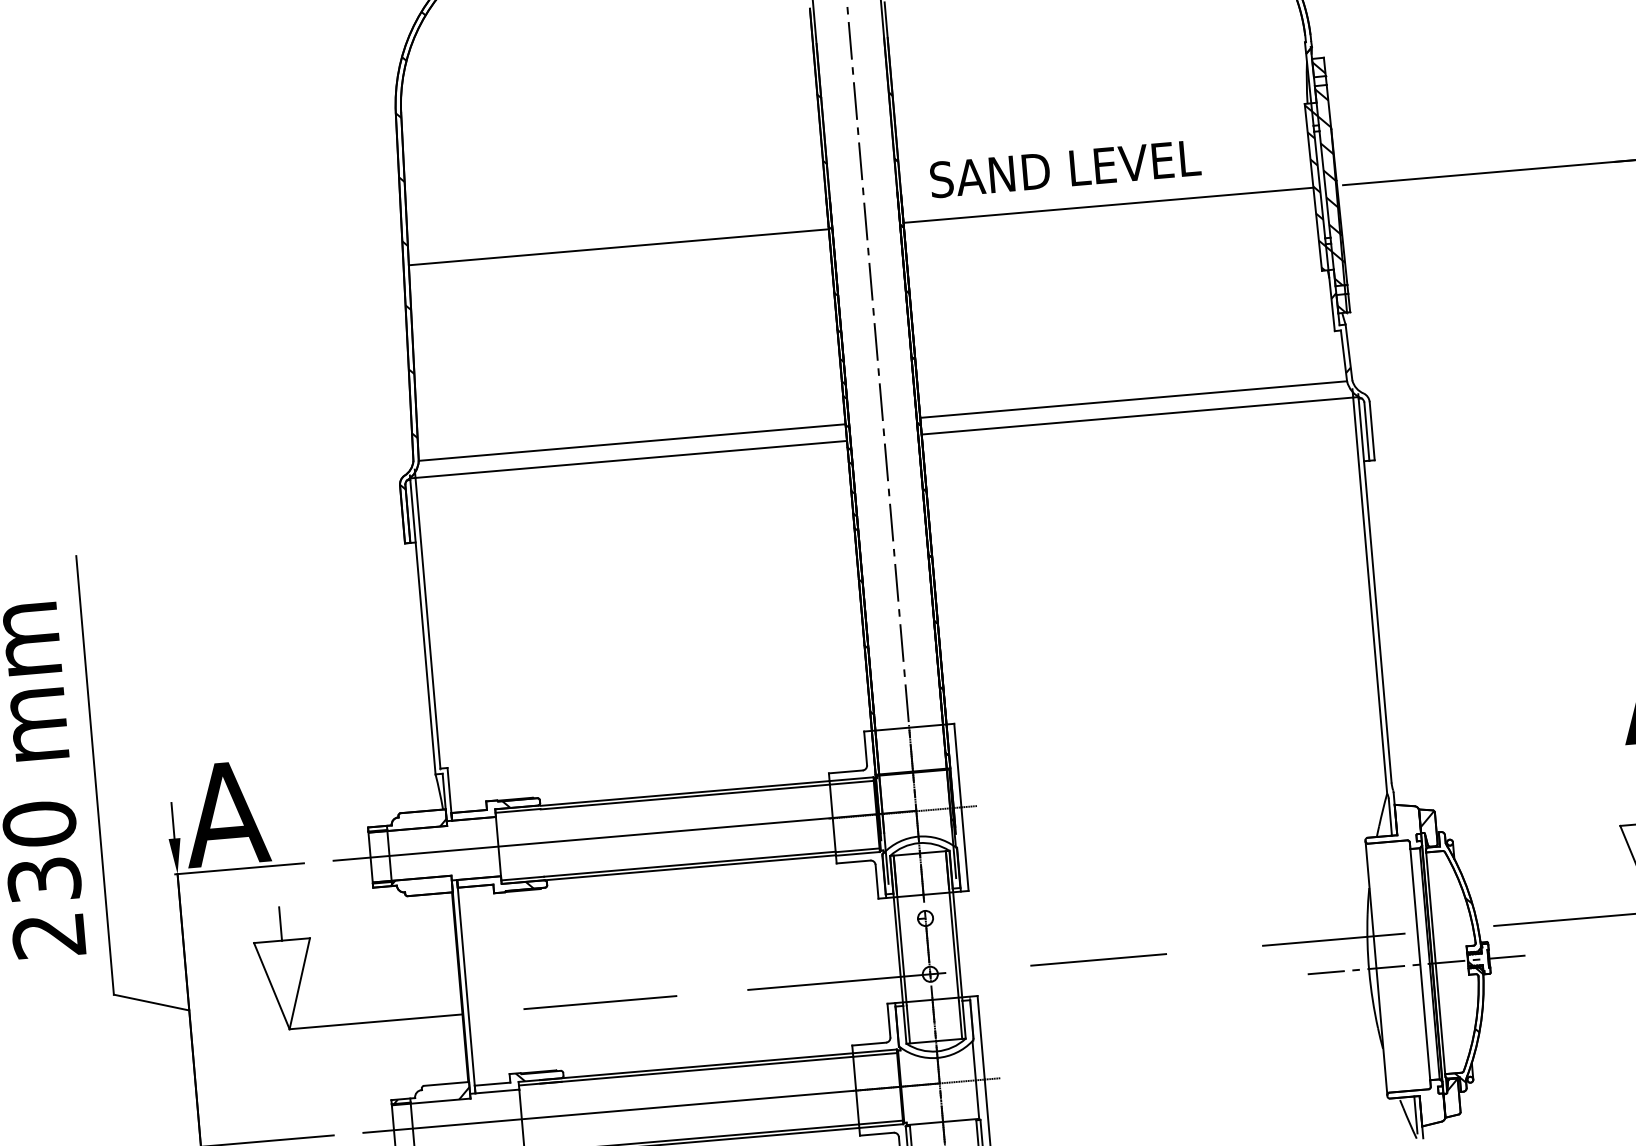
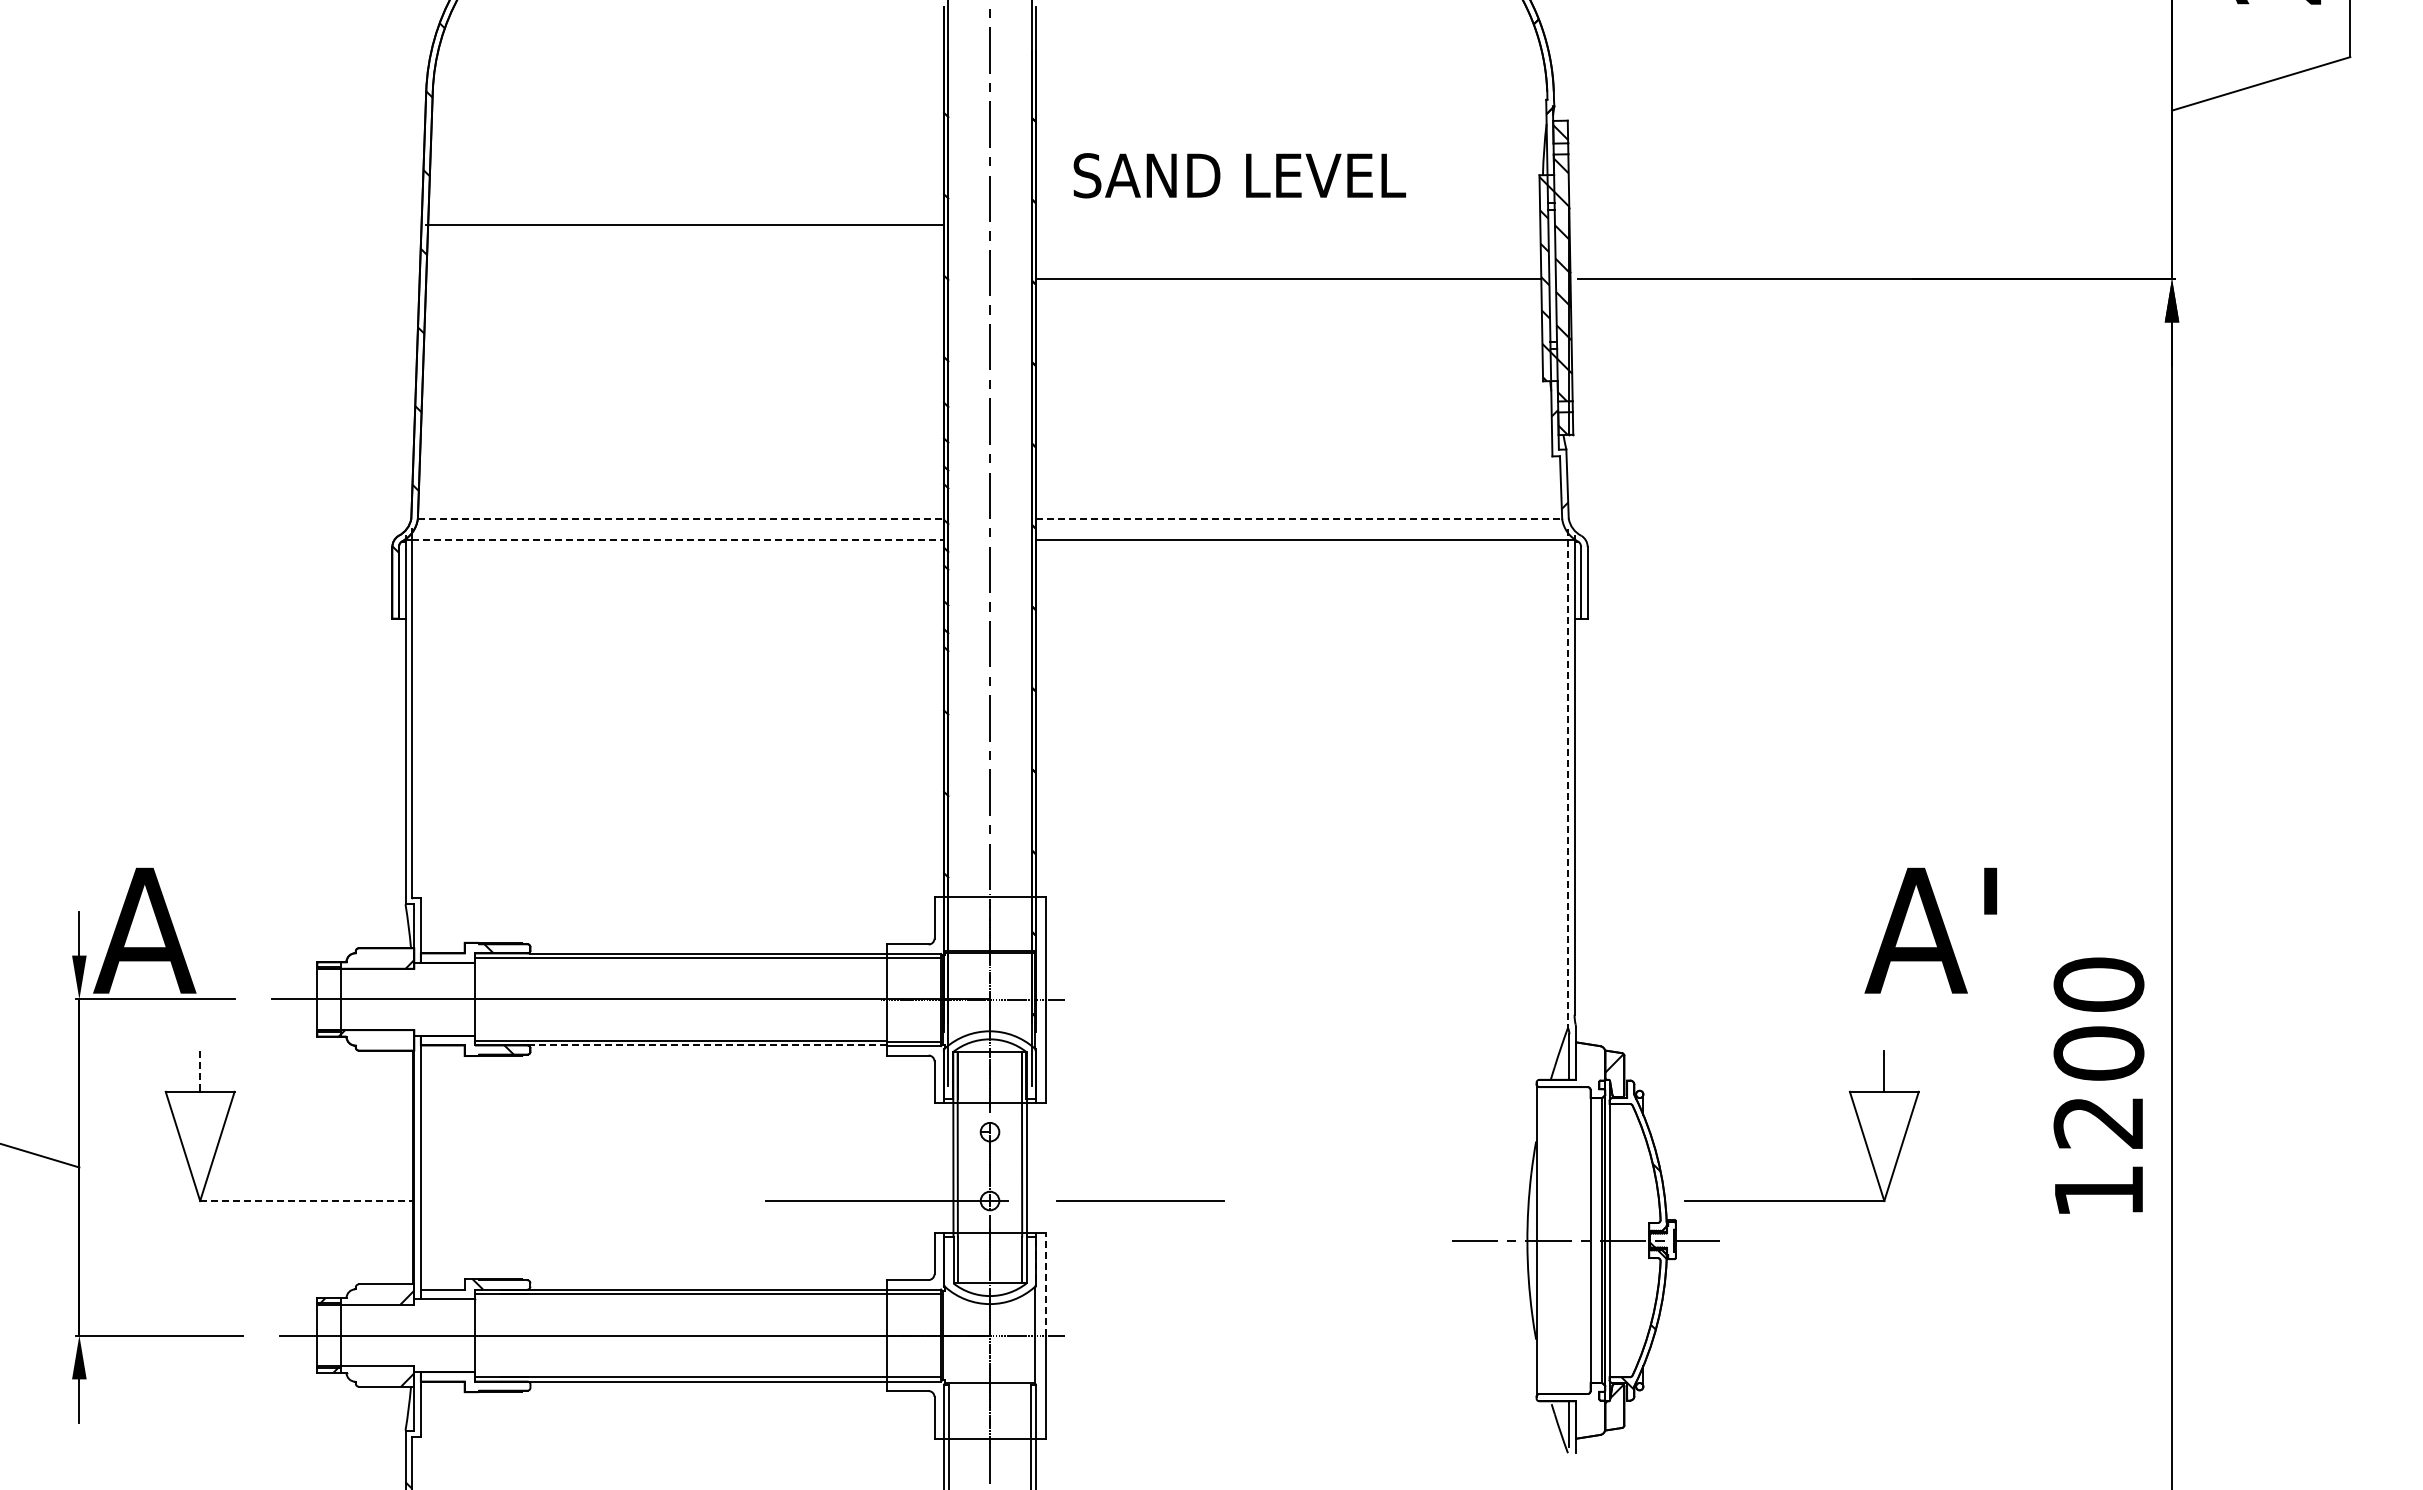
text: (1065, 168) -> (1239, 175), moved
line: (619, 247) -> (685, 224), moved
line: (1134, 399) -> (1299, 519), solid -> dashed
line: (632, 442) -> (681, 519), solid -> dashed
line: (631, 459) -> (678, 539), solid -> dashed
line: (1369, 592) -> (1567, 779), solid -> dashed
line: (690, 867) -> (707, 1045), solid -> dashed
line: (280, 924) -> (200, 1071), solid -> dashed
line: (1333, 940) -> (1487, 1201), removed
line: (1098, 959) -> (1140, 1200), moved
line: (599, 1003) -> (582, 1201), removed
line: (376, 1022) -> (307, 1201), solid -> dashed
line: (981, 1038) -> (1045, 1284), solid -> dashed

